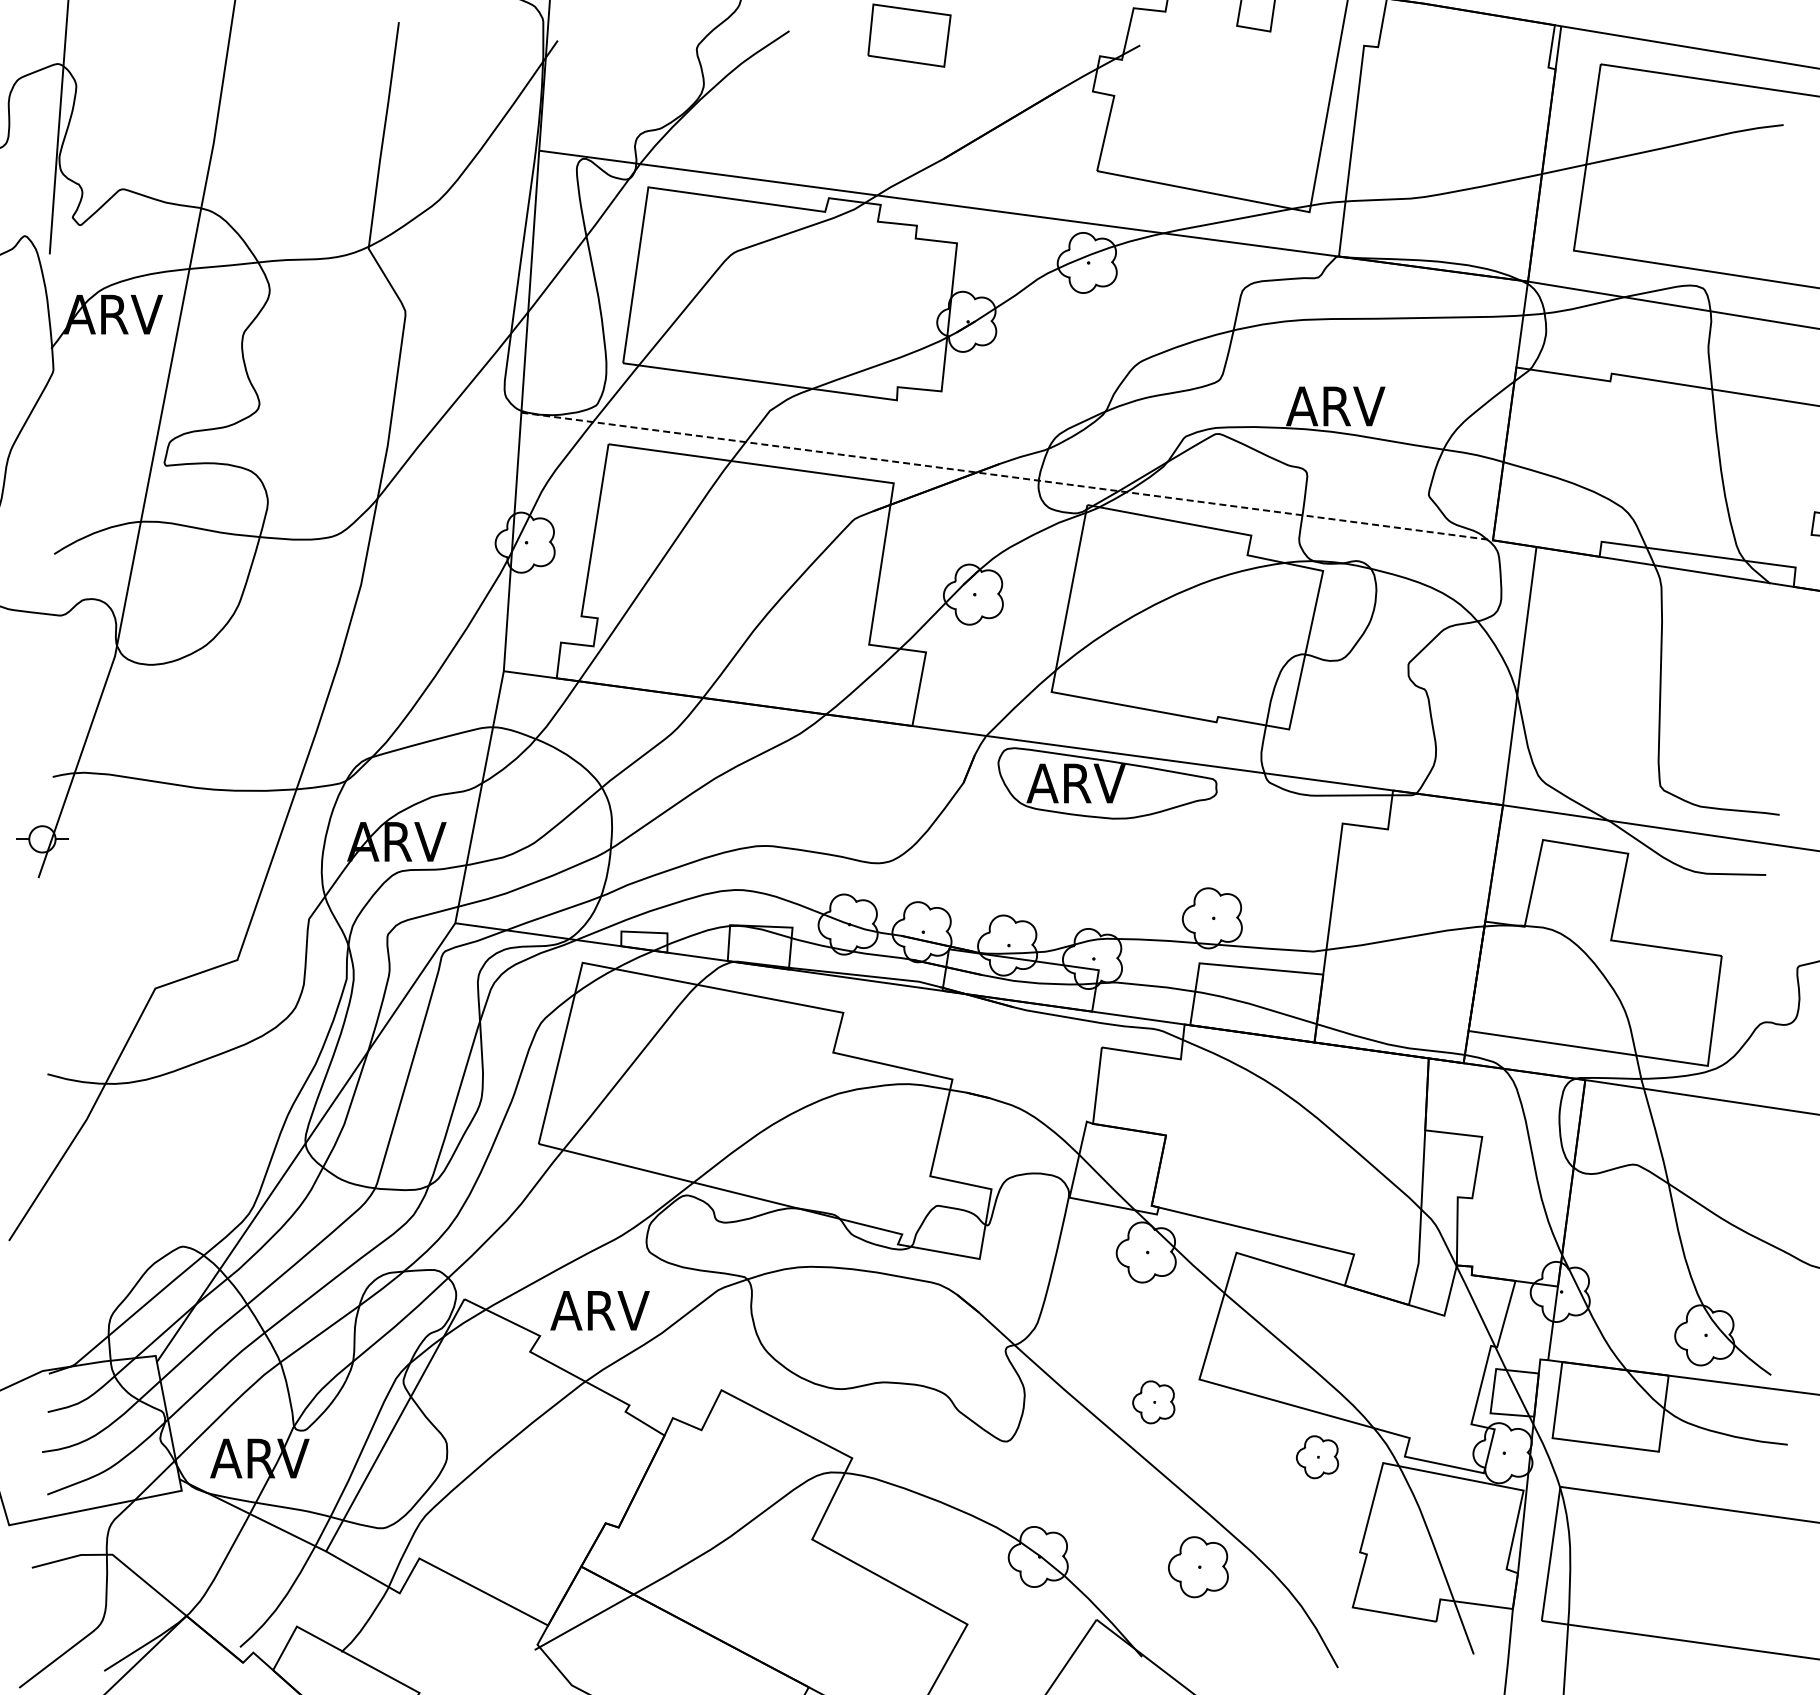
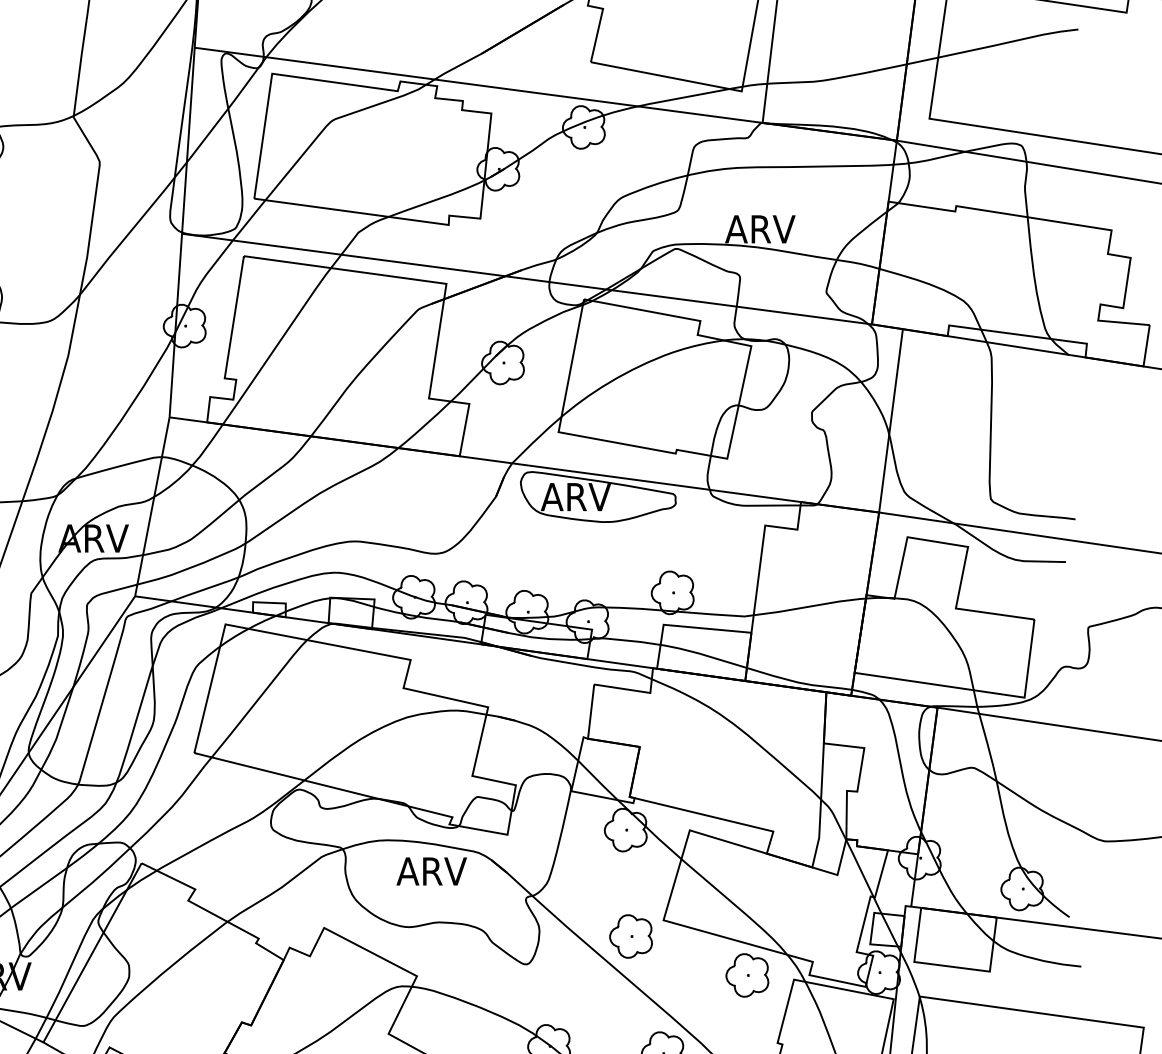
line: (1007, 476) -> (527, 279), dashed -> solid
text: (599, 1310) -> (431, 871), moved
part: (1153, 1402) -> (630, 936), size x1.43
part: (1317, 1457) -> (747, 975), size x1.43

